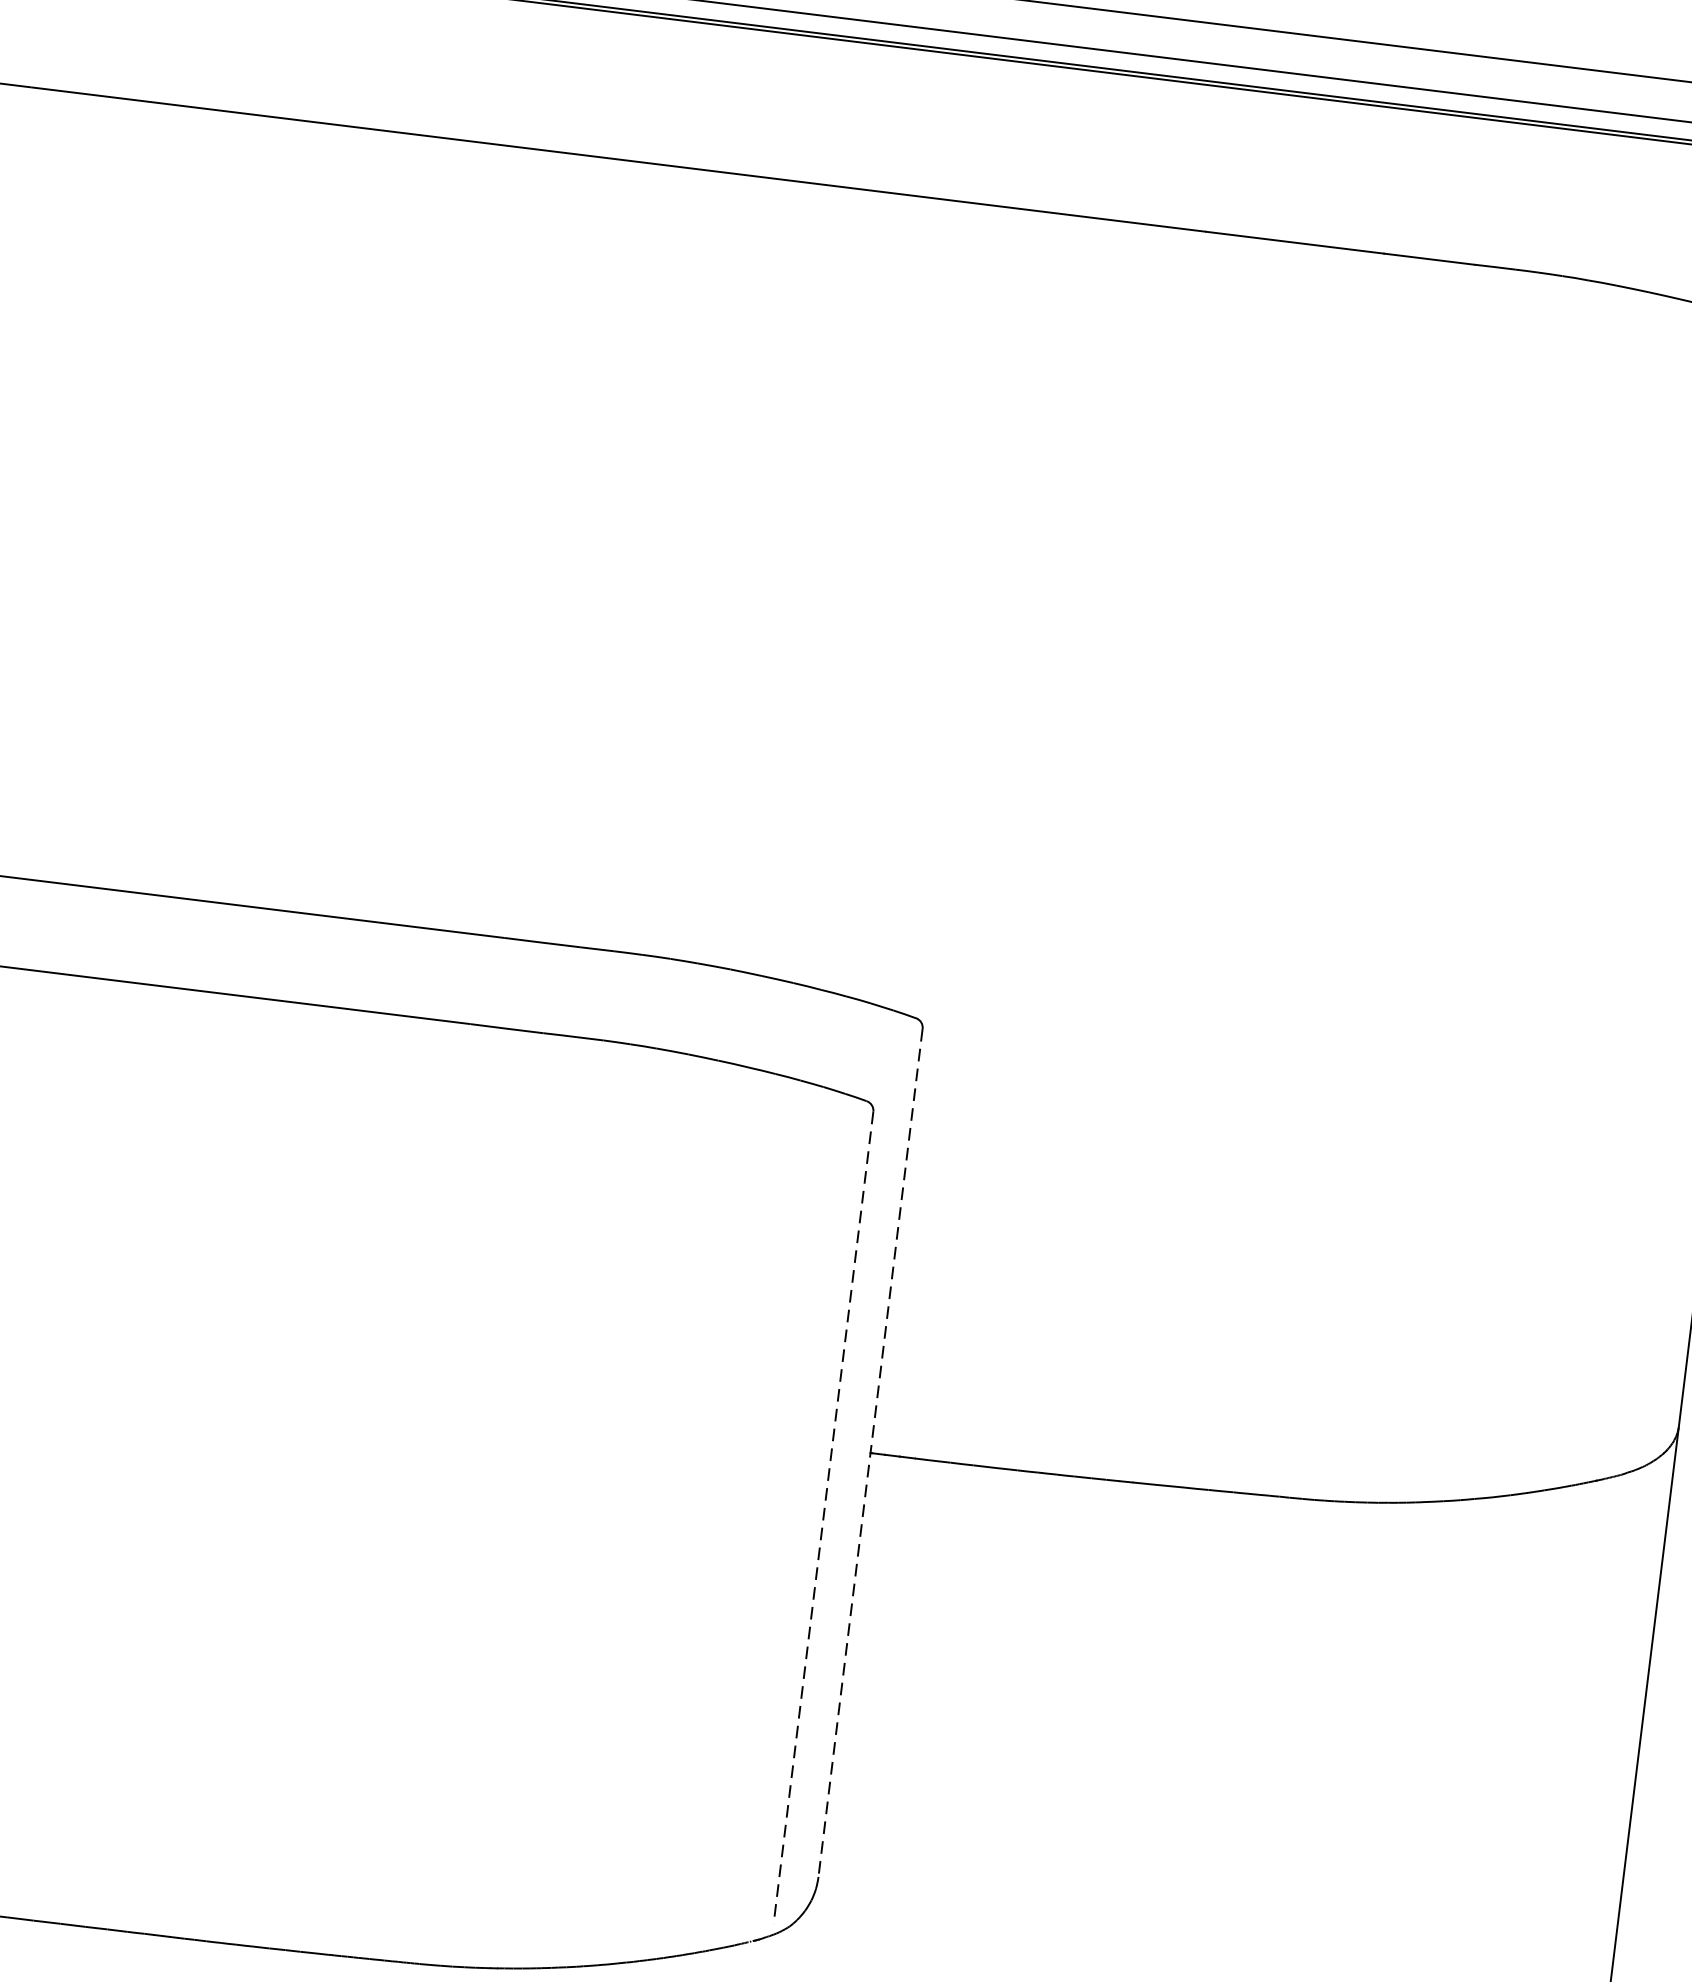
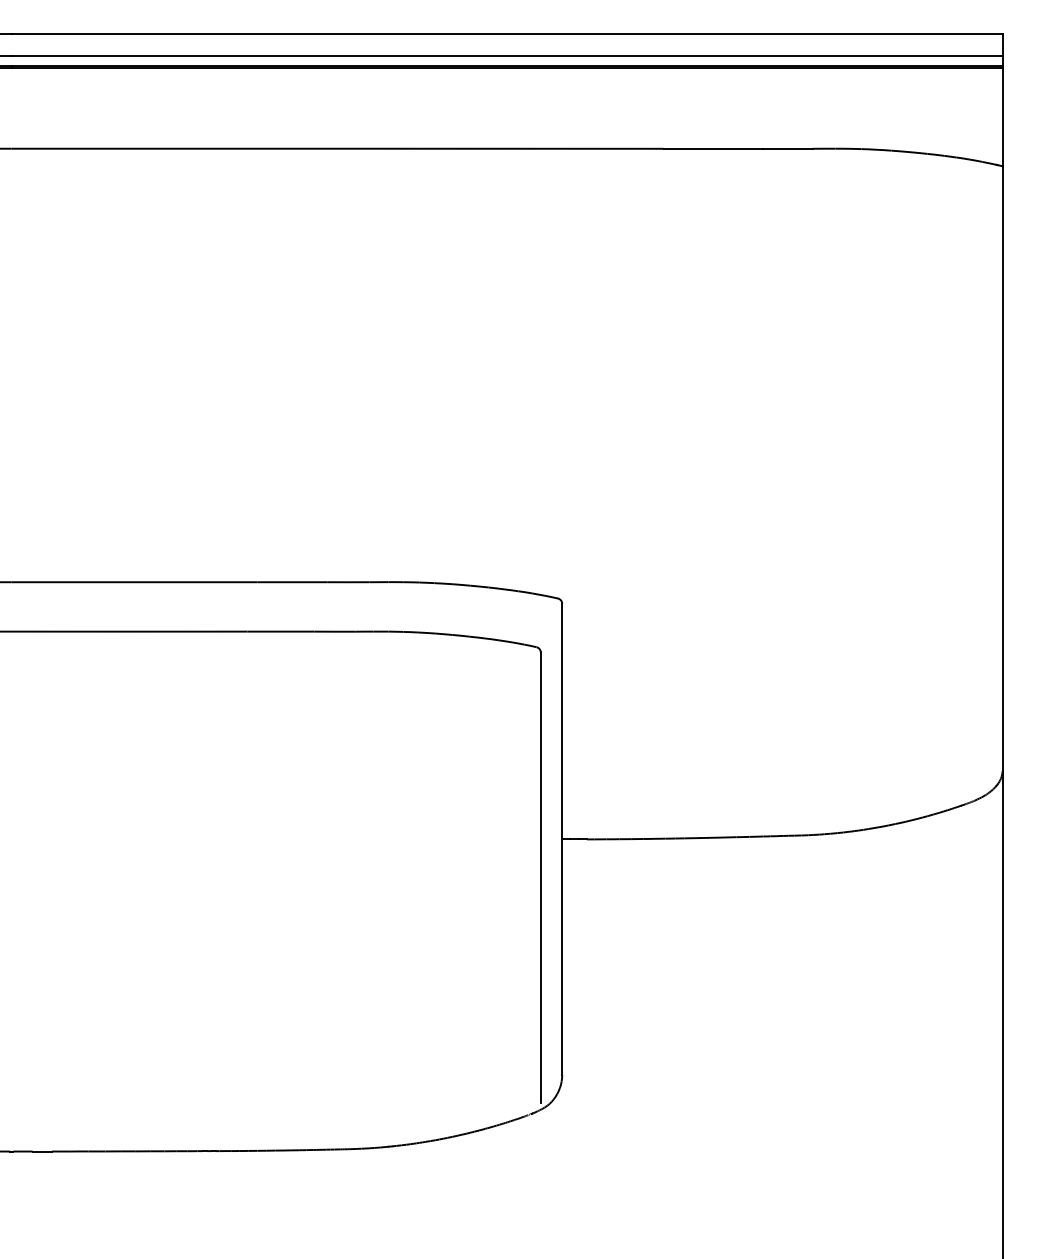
line: (871, 1453) -> (562, 839), dashed -> solid
line: (823, 1516) -> (540, 877), dashed -> solid

